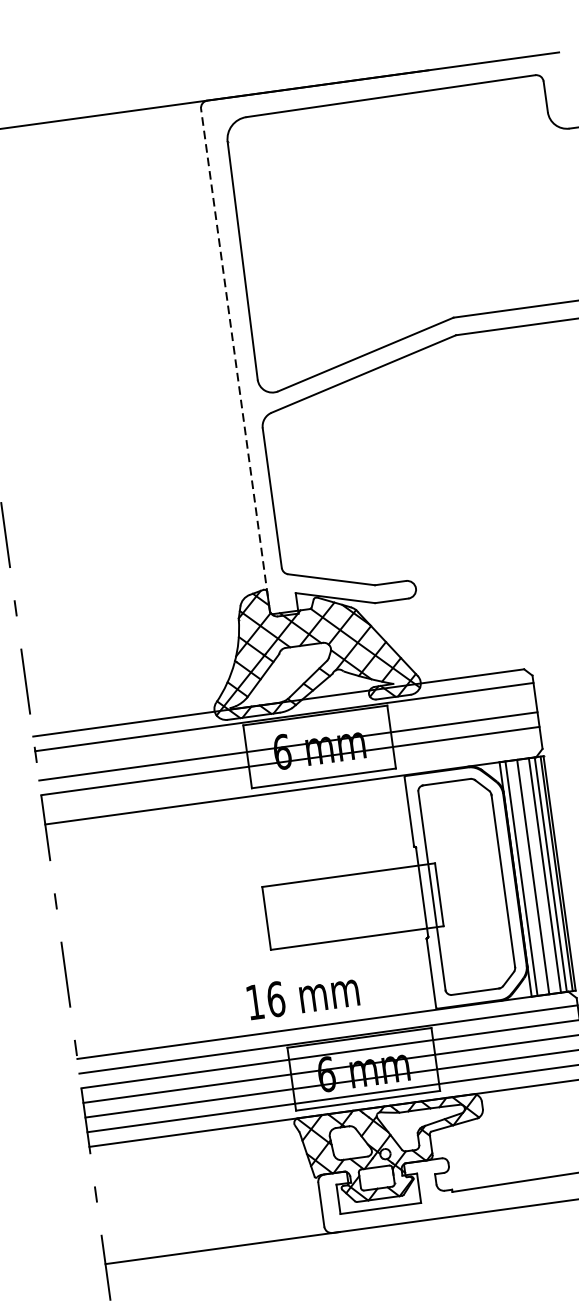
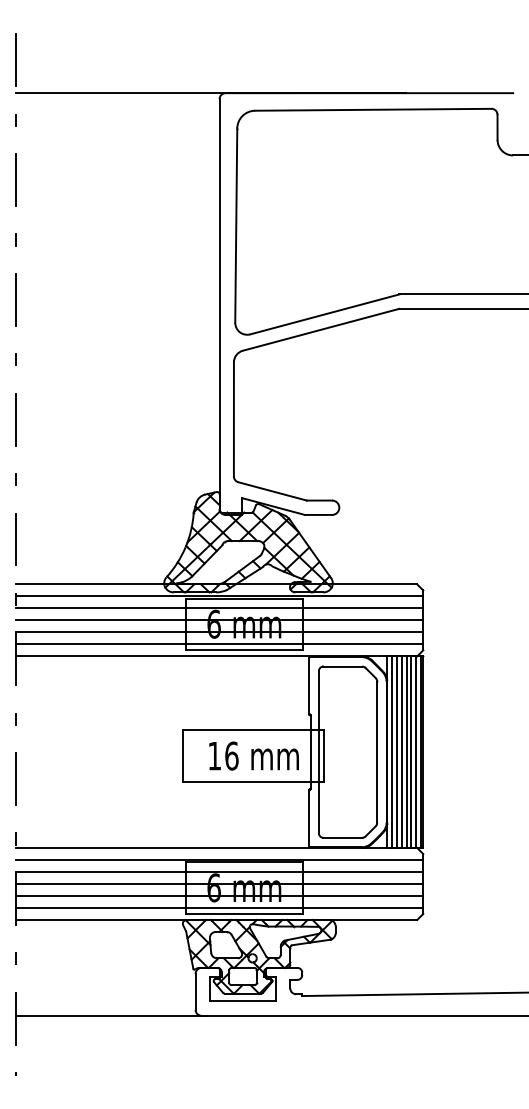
line: (235, 360) -> (219, 304), dashed -> solid
line: (286, 731) -> (219, 608), added
line: (292, 775) -> (219, 644), added
line: (539, 876) -> (406, 752), added
line: (526, 878) -> (396, 752), added
text: (302, 995) -> (253, 755), moved

